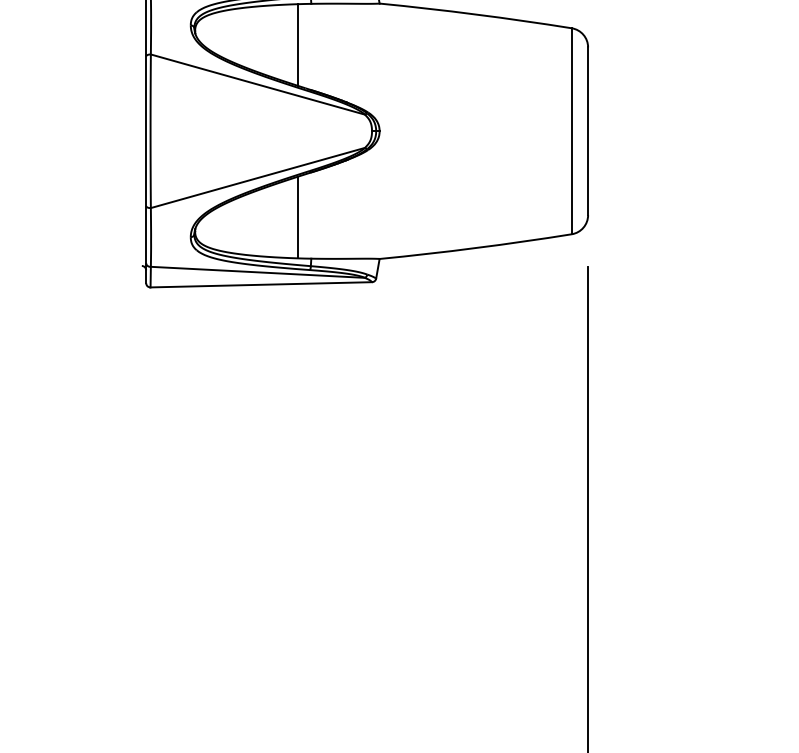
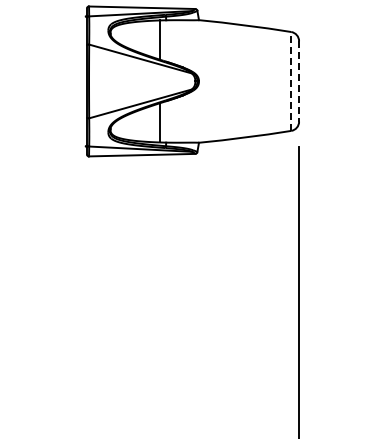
line: (572, 129) -> (291, 80), solid -> dashed
line: (588, 131) -> (299, 81), solid -> dashed

